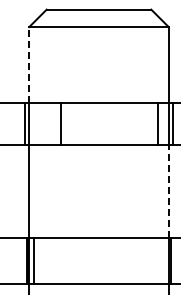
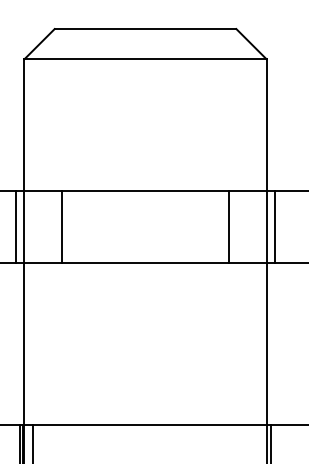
line: (29, 64) -> (24, 124), dashed -> solid
line: (61, 123) -> (63, 226), moved
line: (157, 123) -> (228, 226), moved
line: (168, 191) -> (266, 344), dashed -> solid

